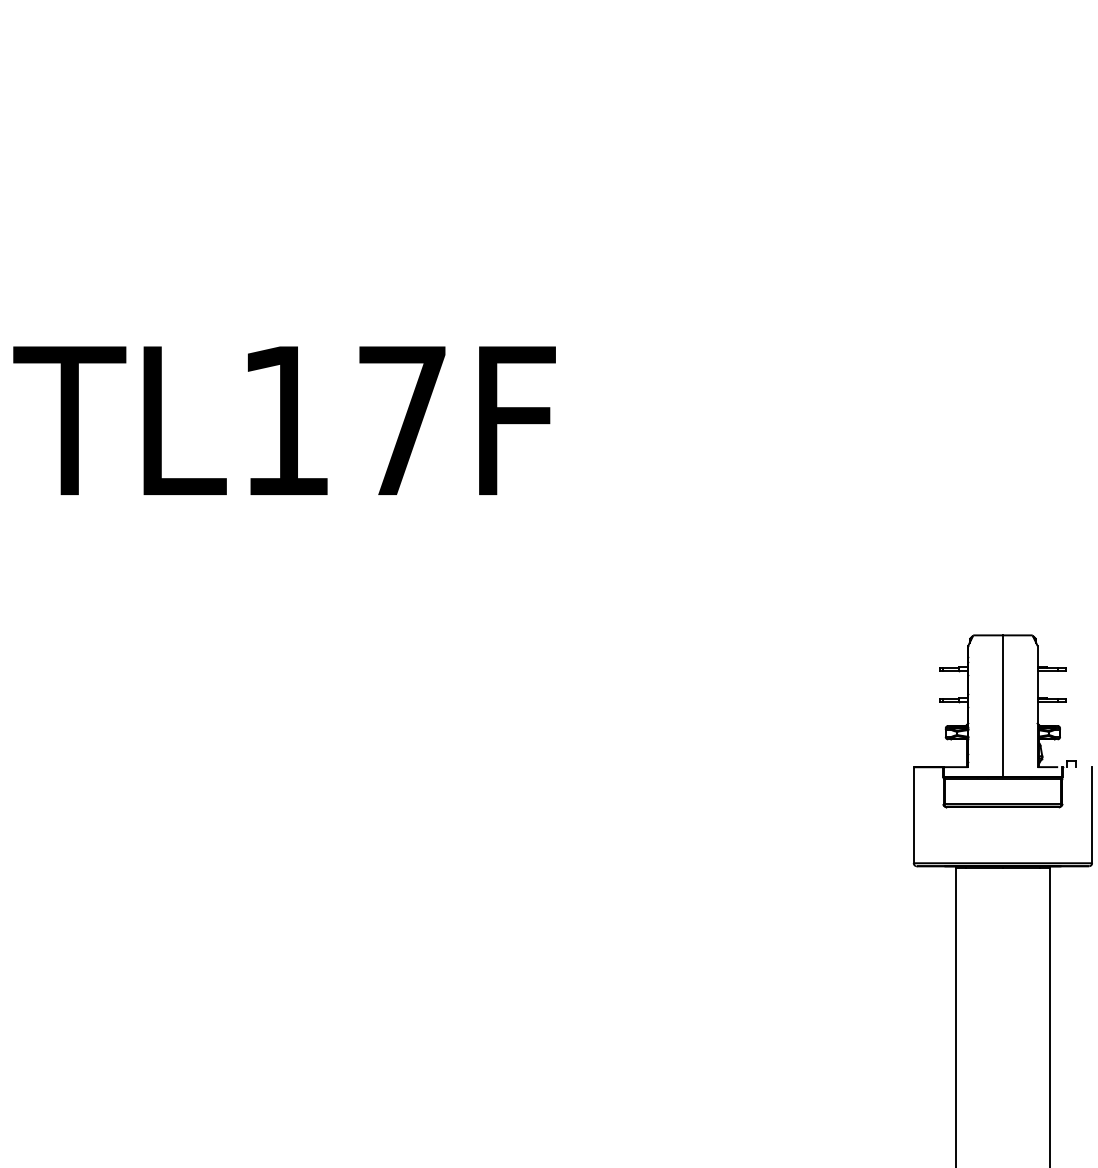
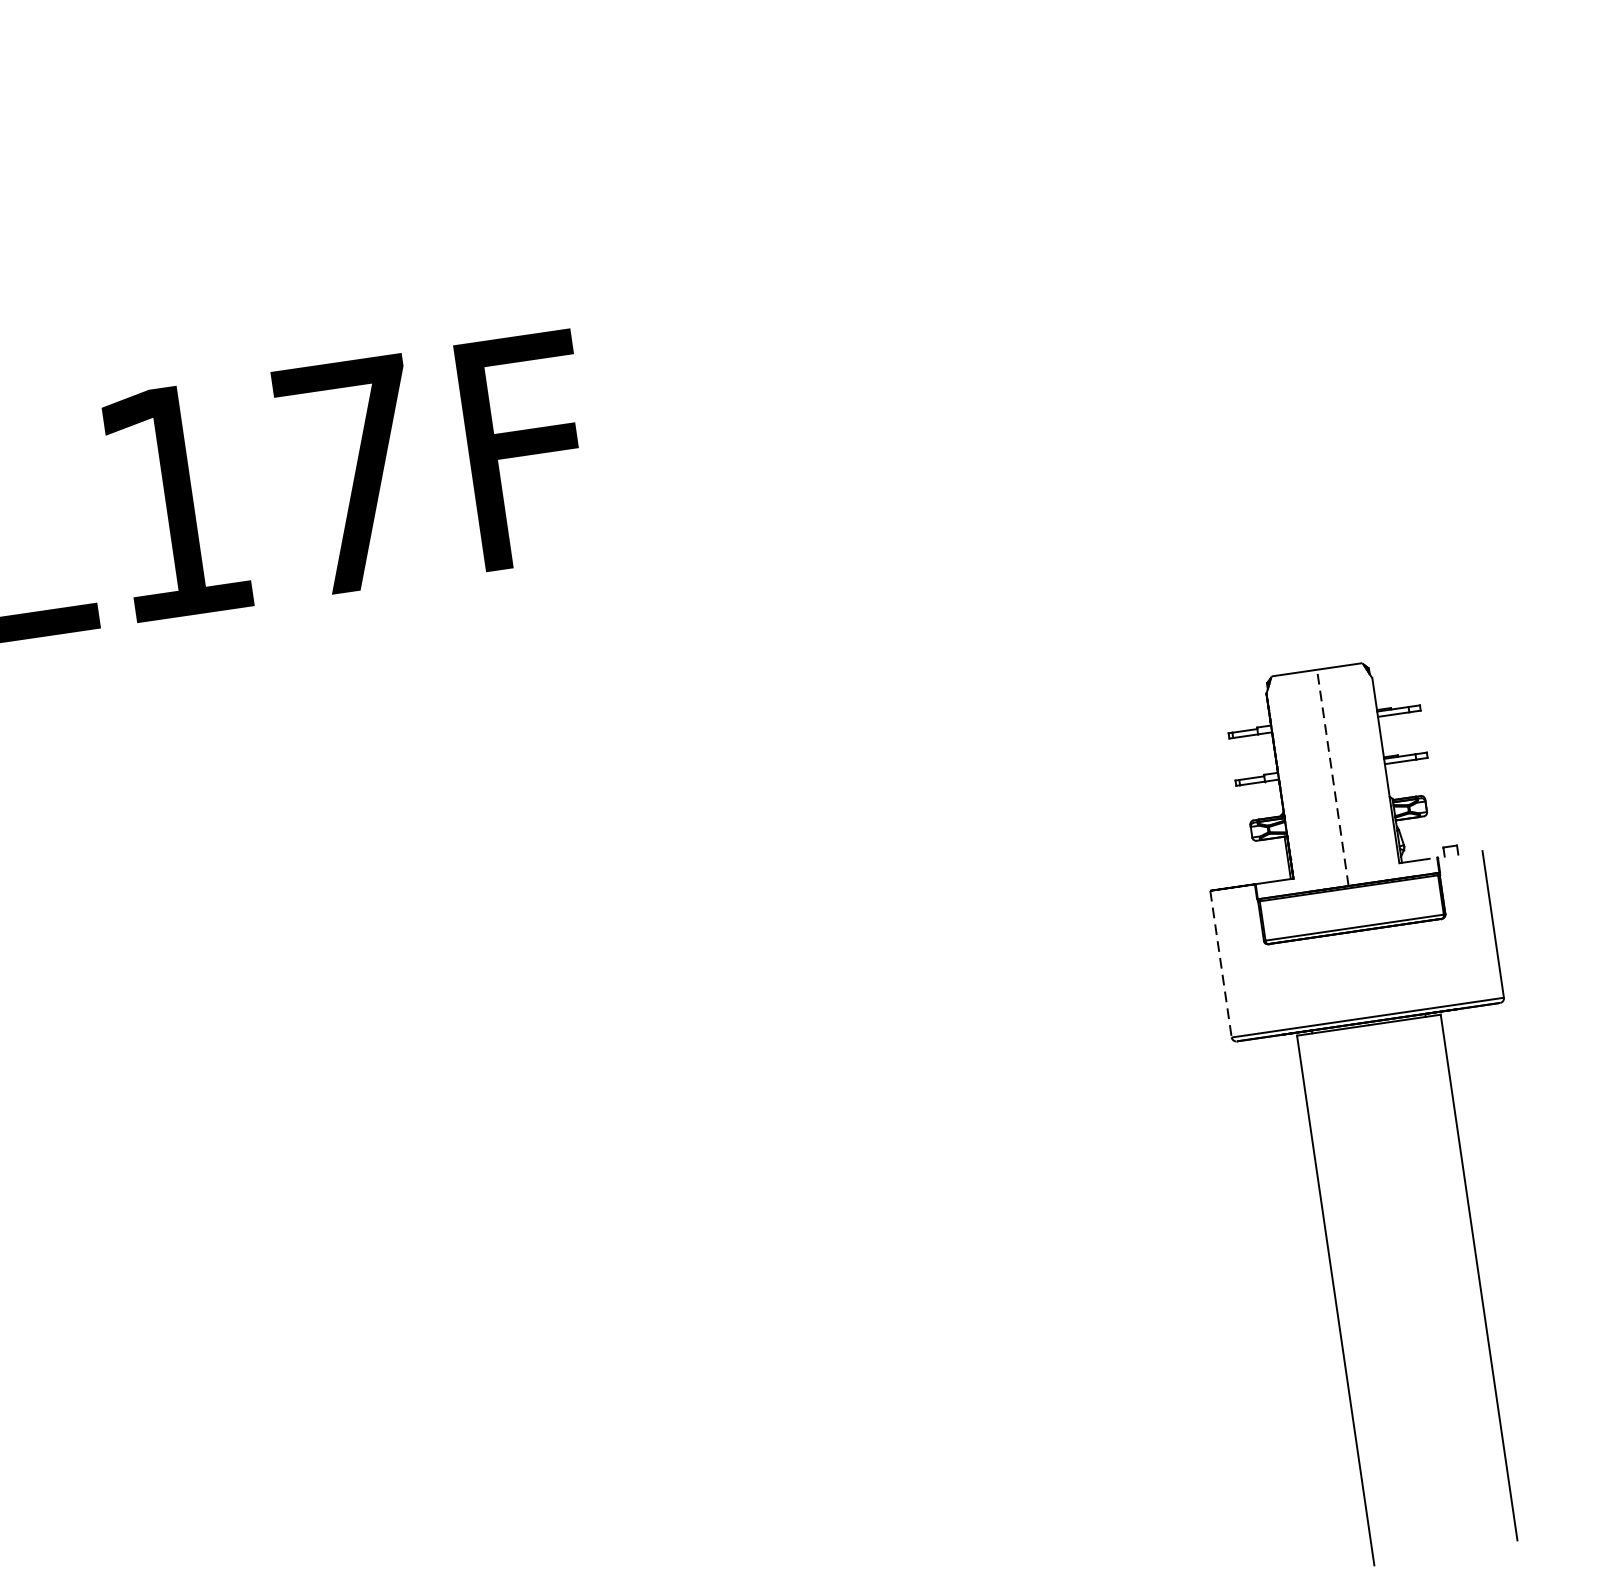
line: (1002, 706) -> (1332, 778), solid -> dashed
line: (913, 815) -> (1220, 964), solid -> dashed

